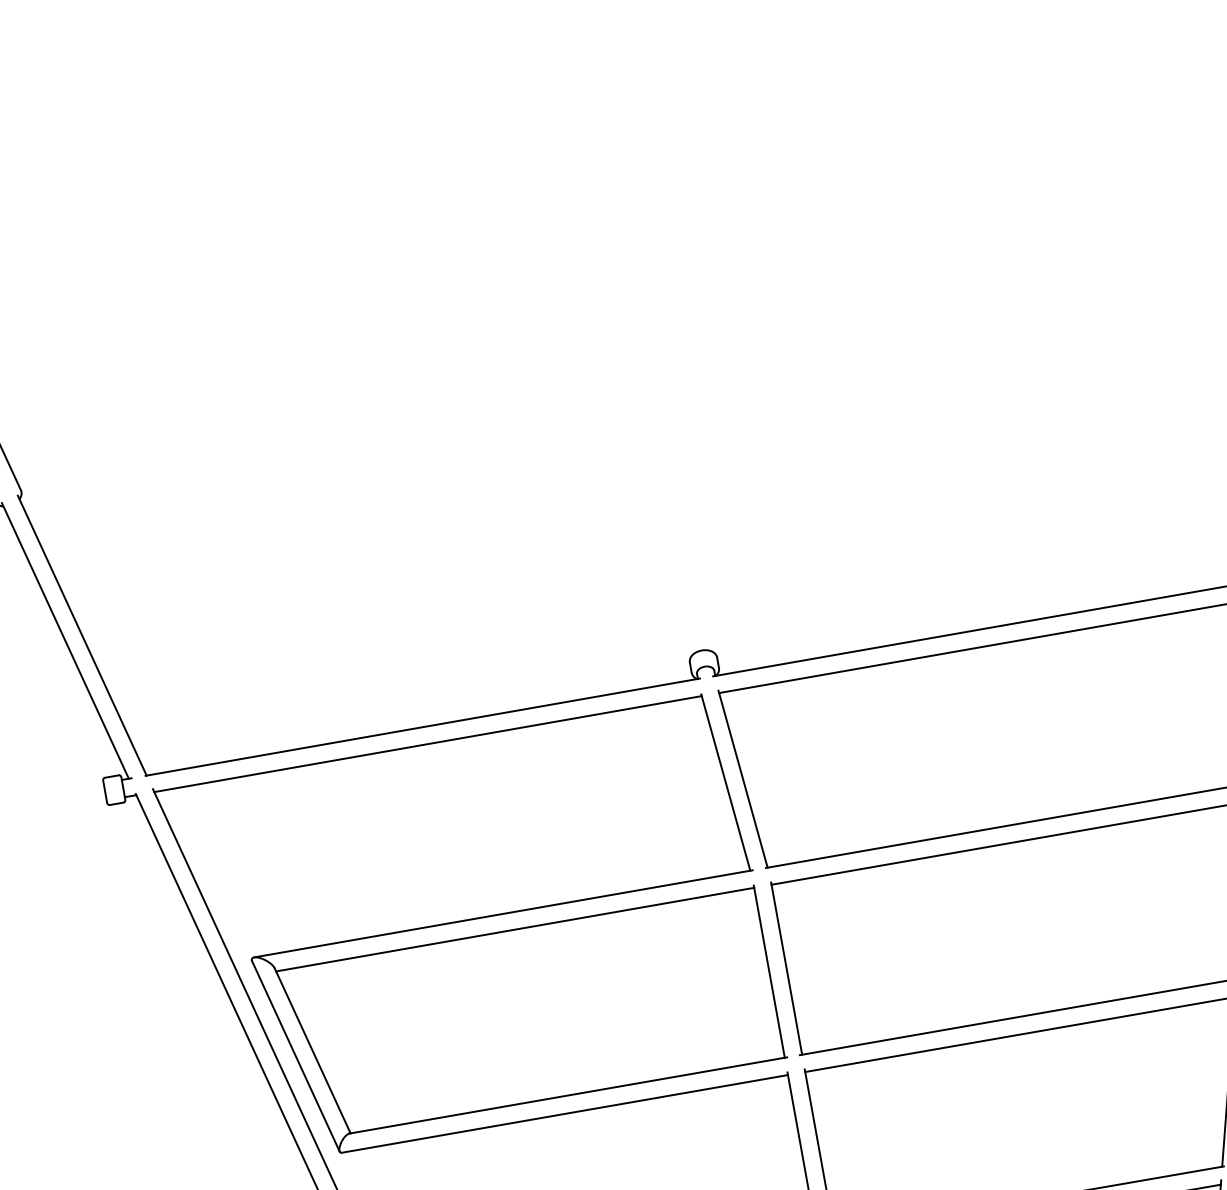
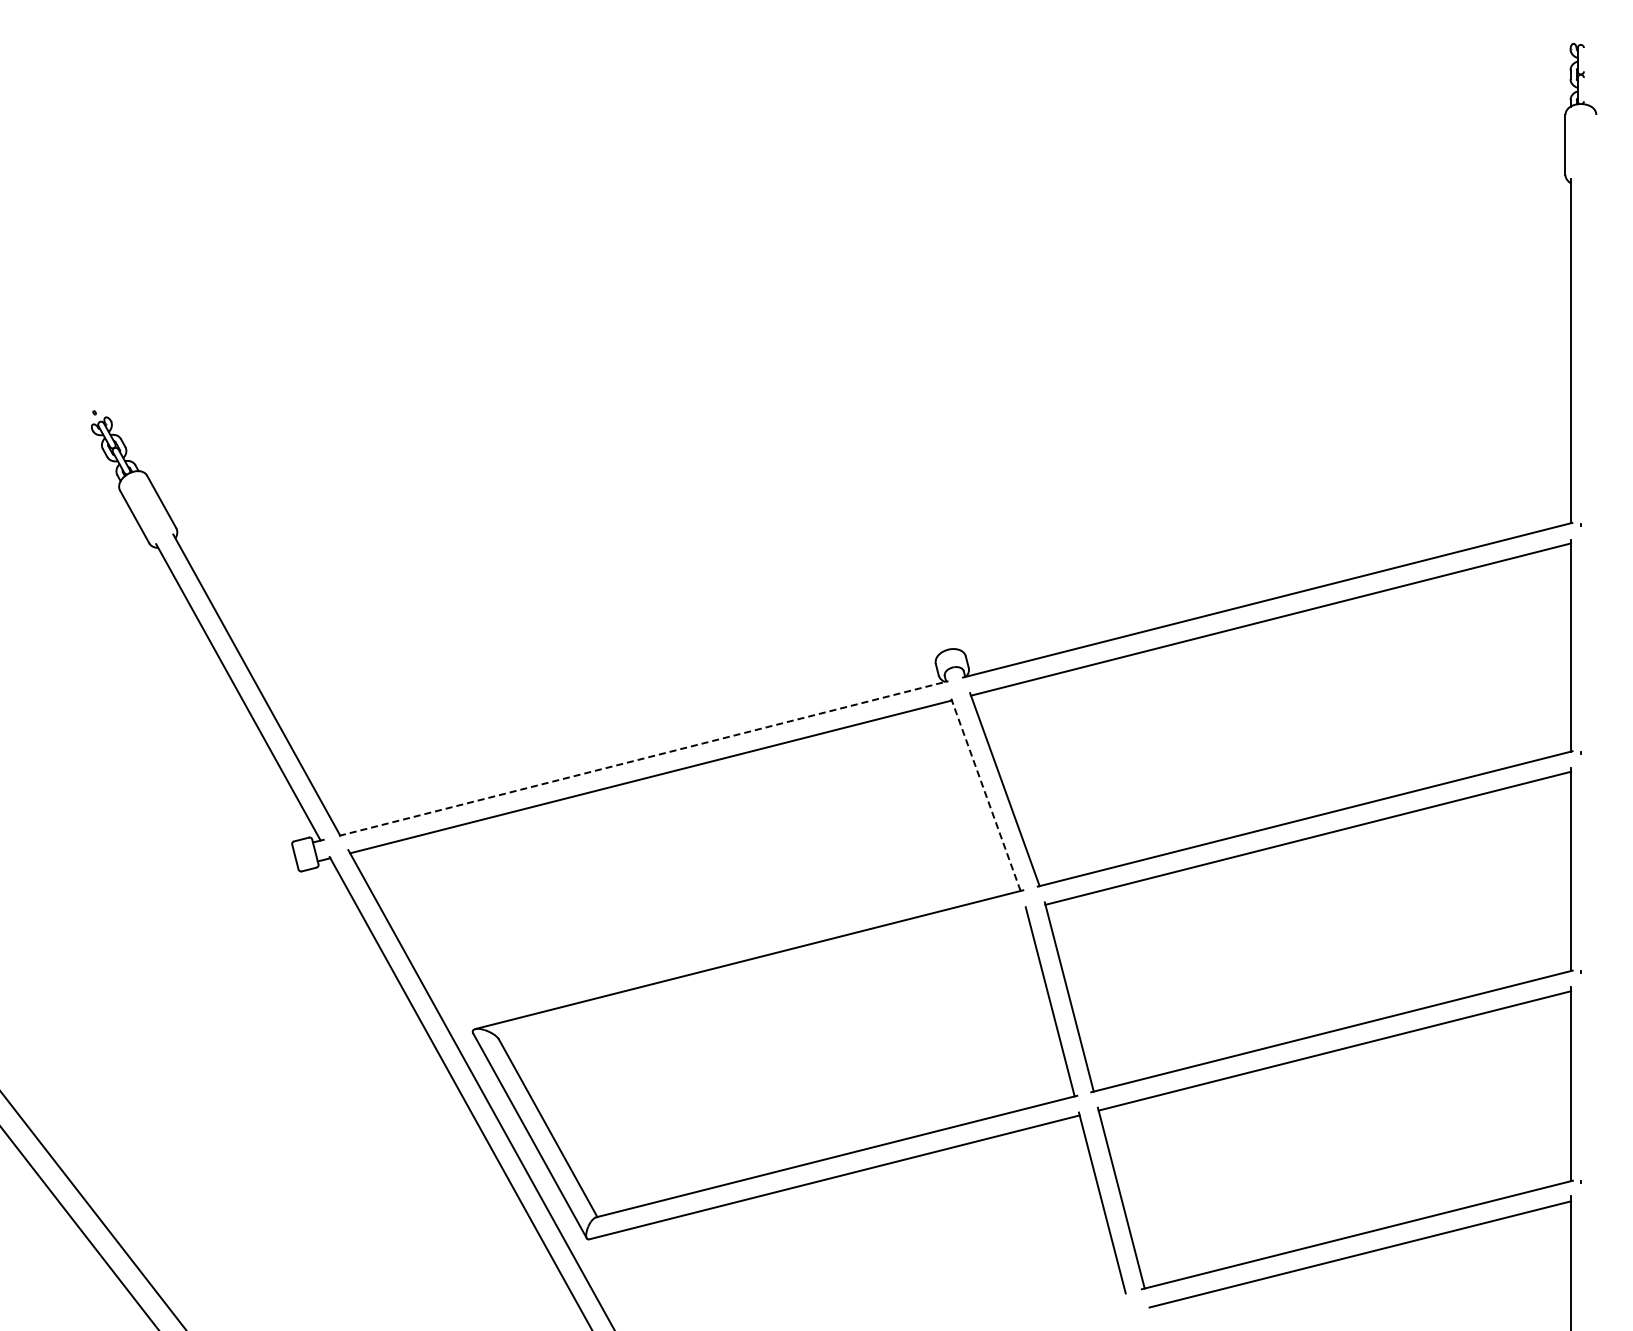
line: (423, 727) -> (644, 758), solid -> dashed
line: (725, 782) -> (985, 794), solid -> dashed
line: (515, 928) -> (763, 975), removed

